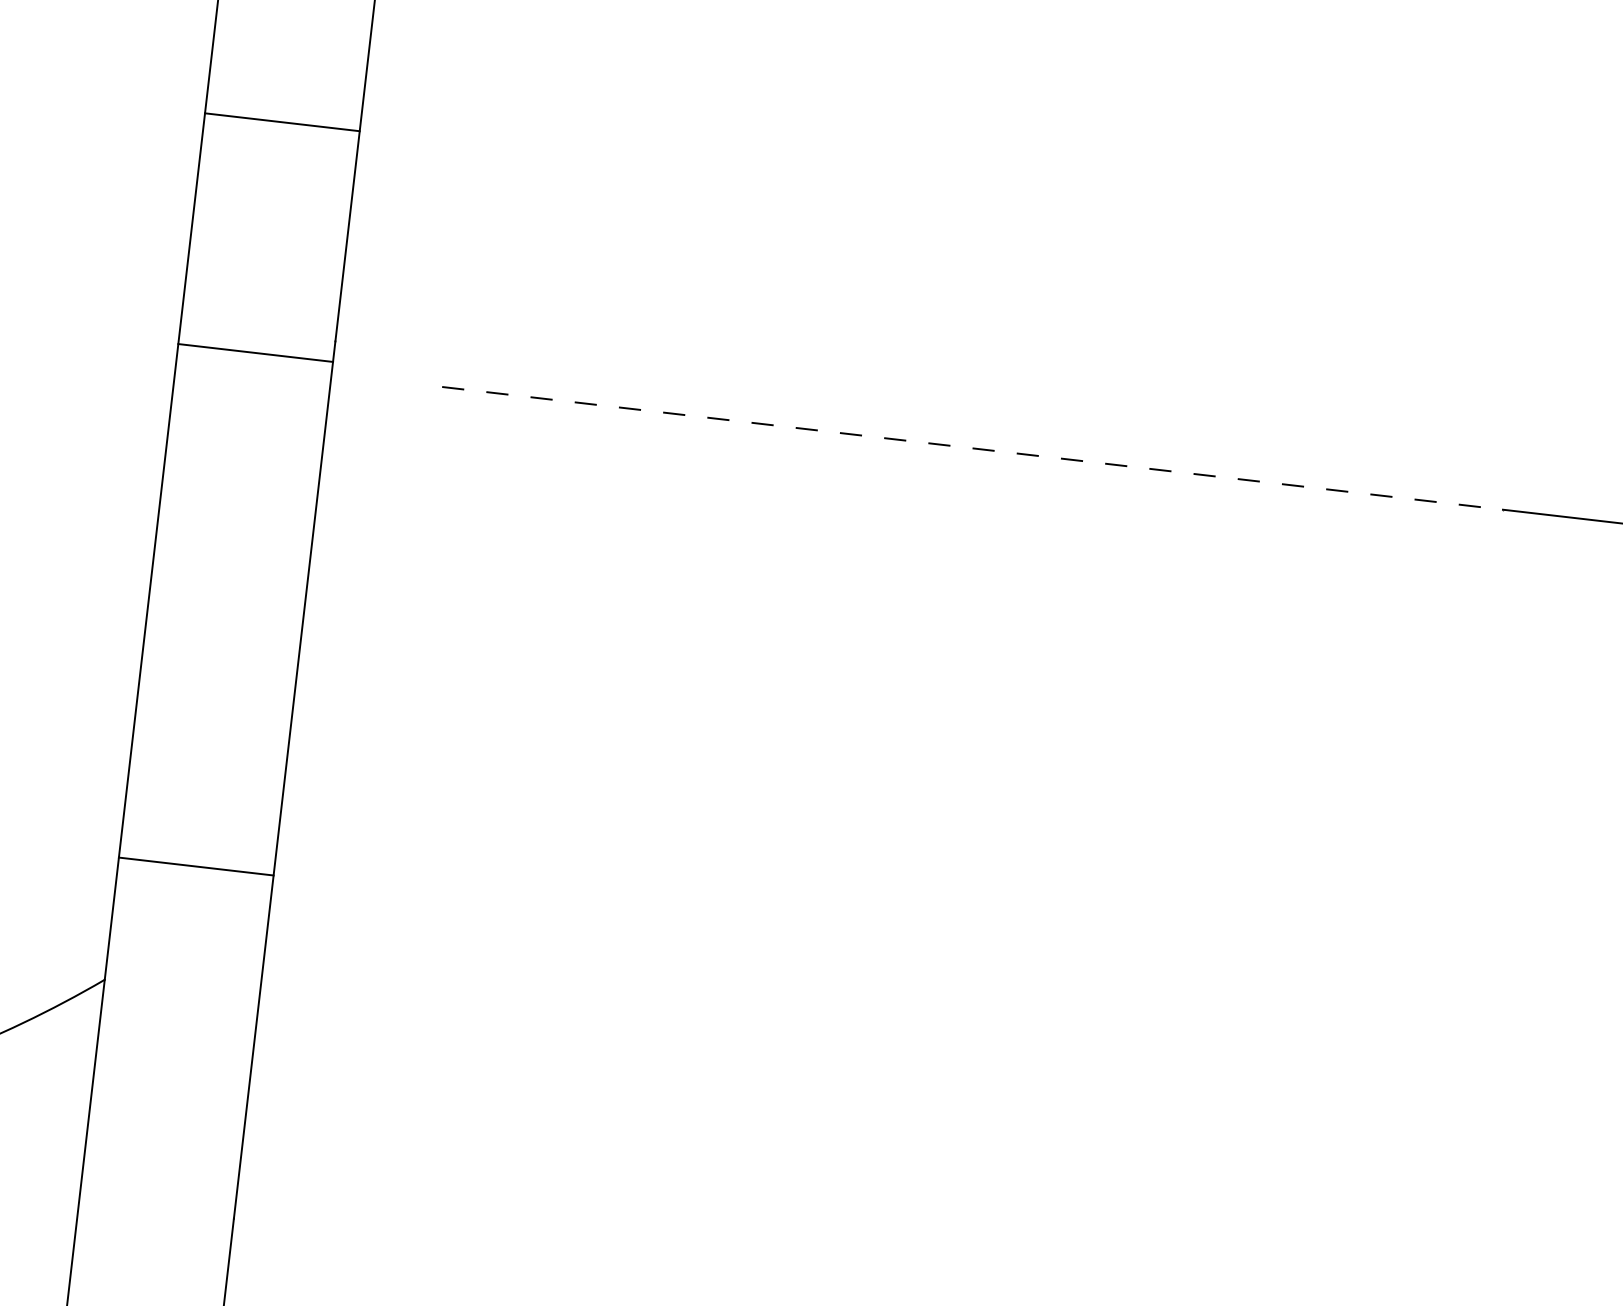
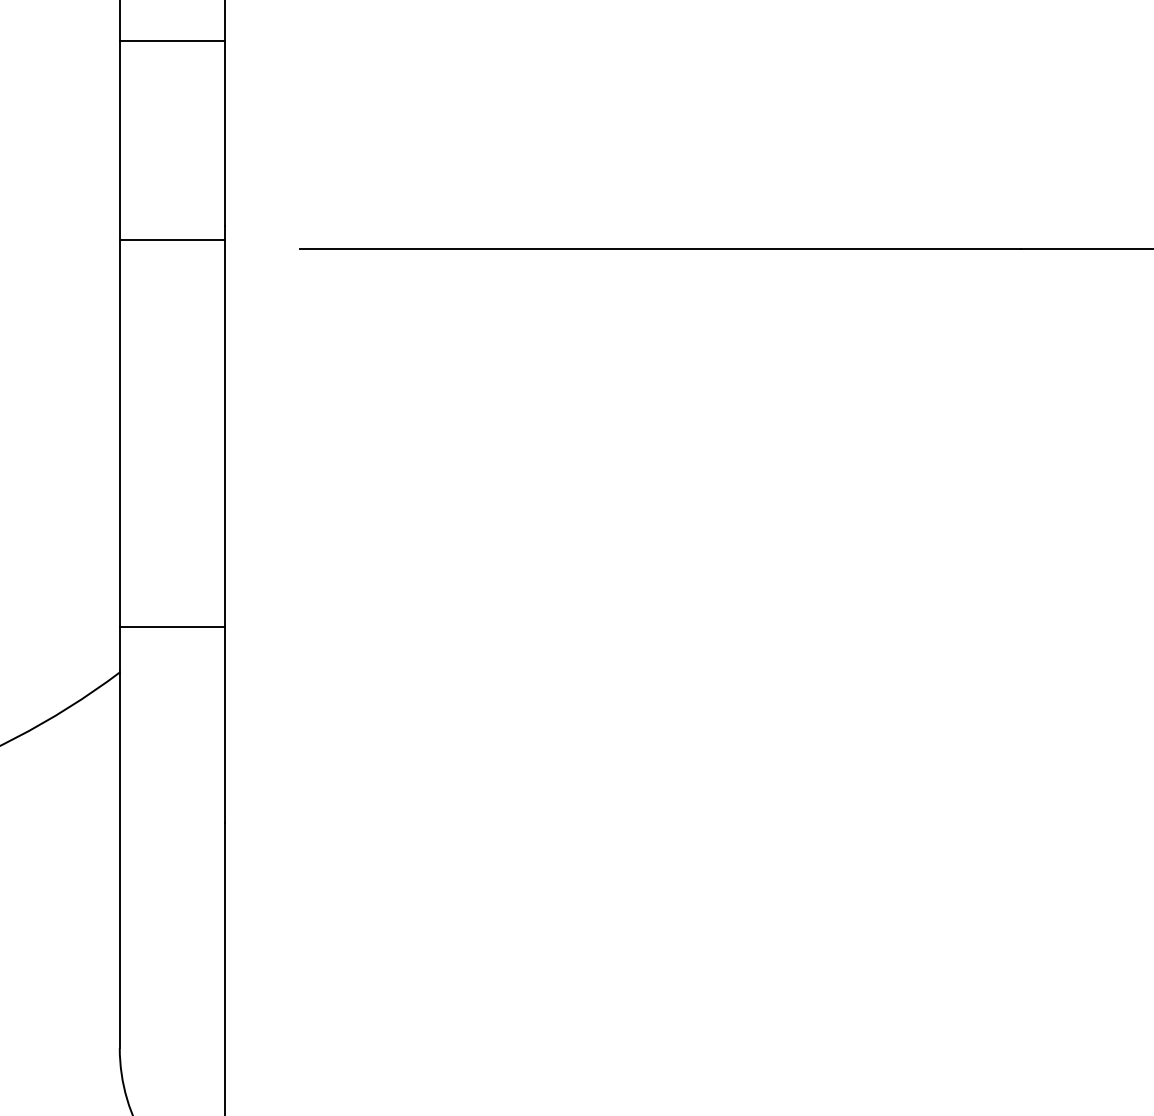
line: (281, 122) -> (171, 41), moved
line: (972, 448) -> (660, 248), dashed -> solid
line: (194, 866) -> (171, 627), moved

